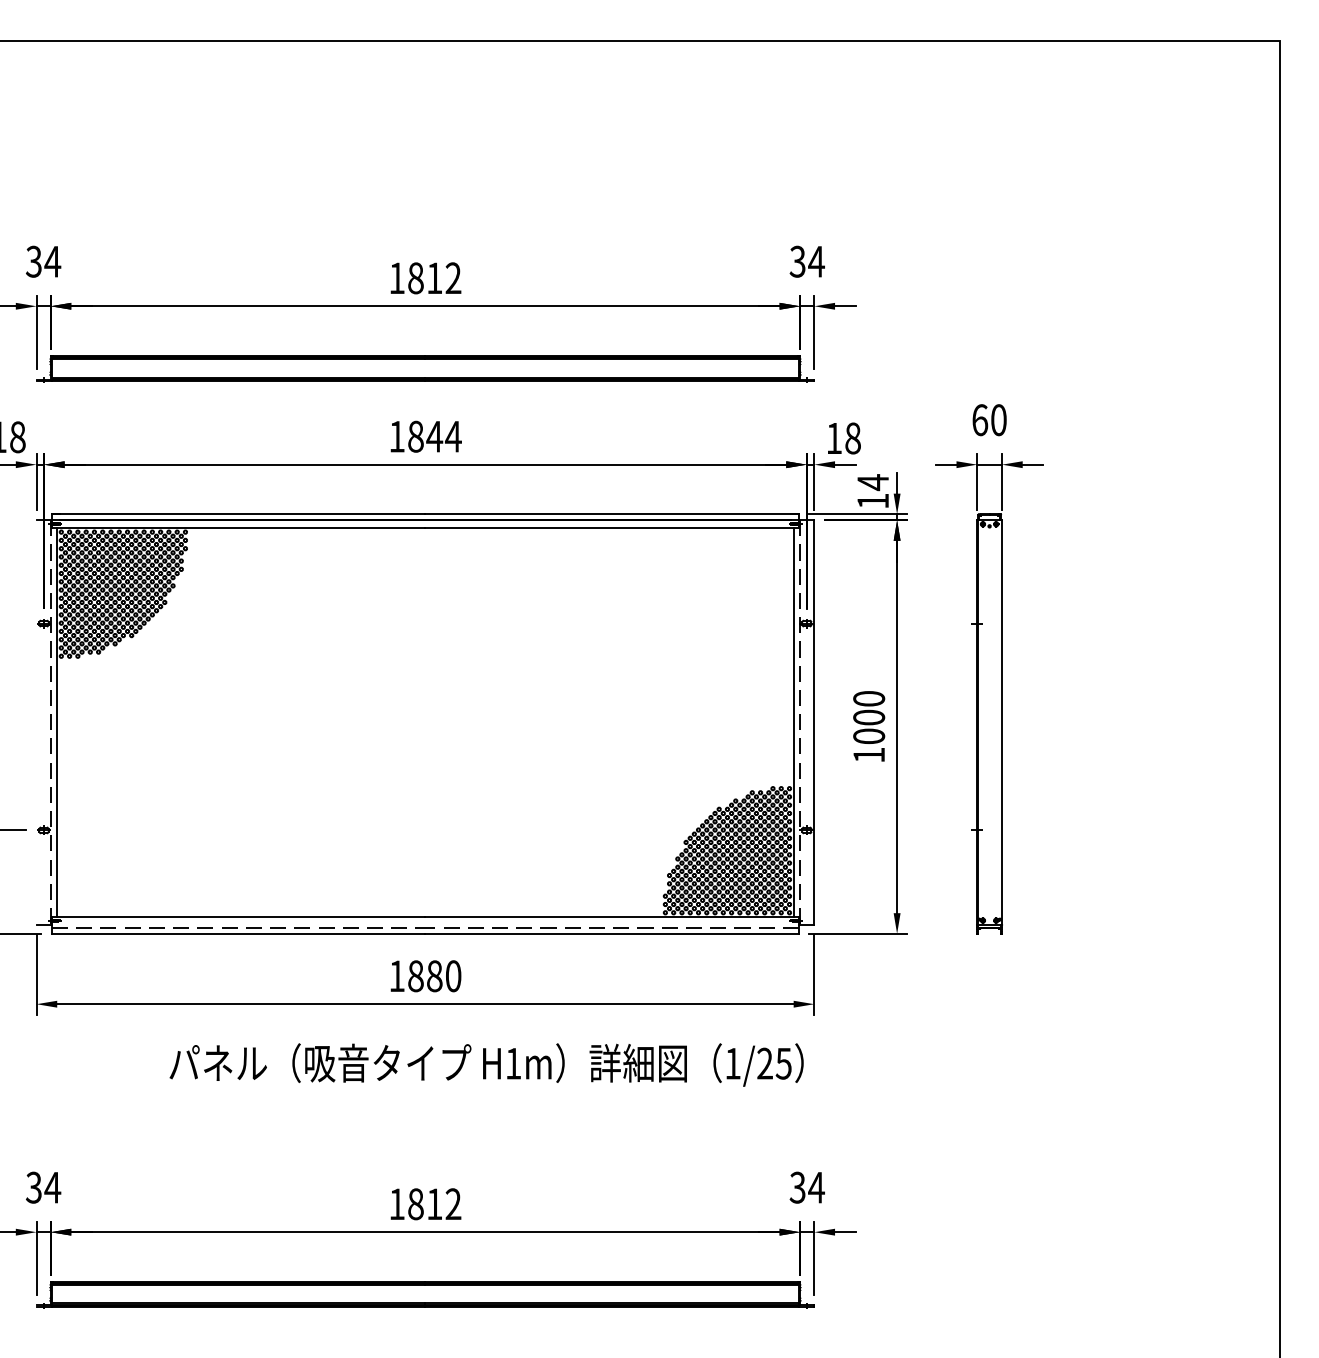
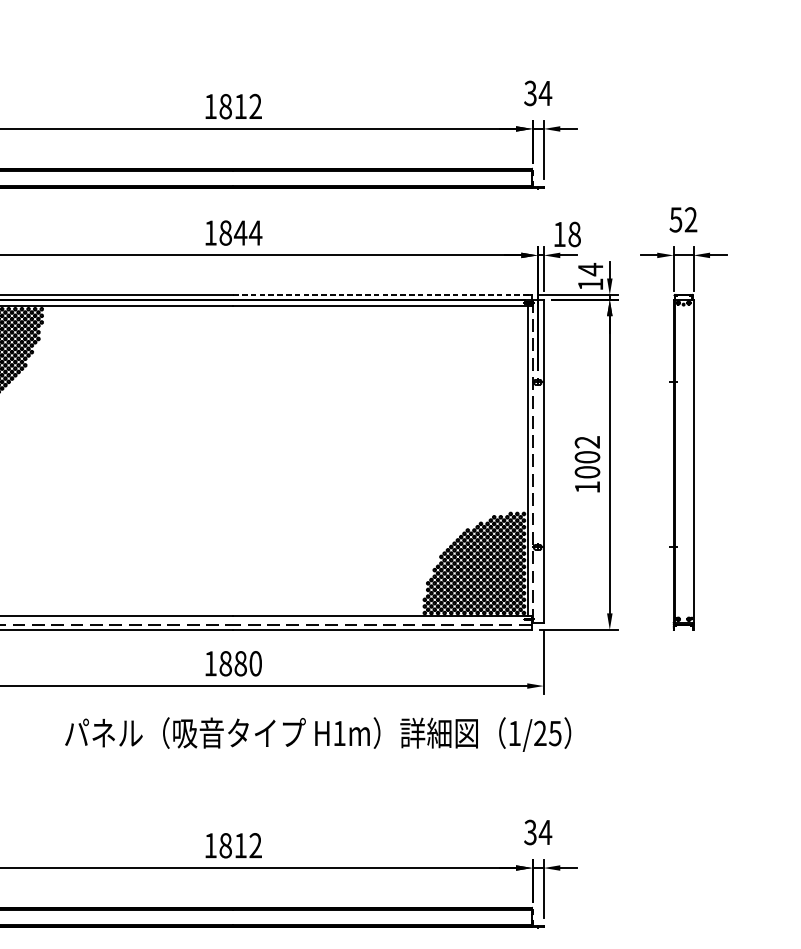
text: (989, 420) -> (683, 220), 60 -> 52
line: (612, 514) -> (382, 295), solid -> dashed
text: (869, 698) -> (587, 442), 1000 -> 1002
text: (486, 1064) -> (317, 734), moved

